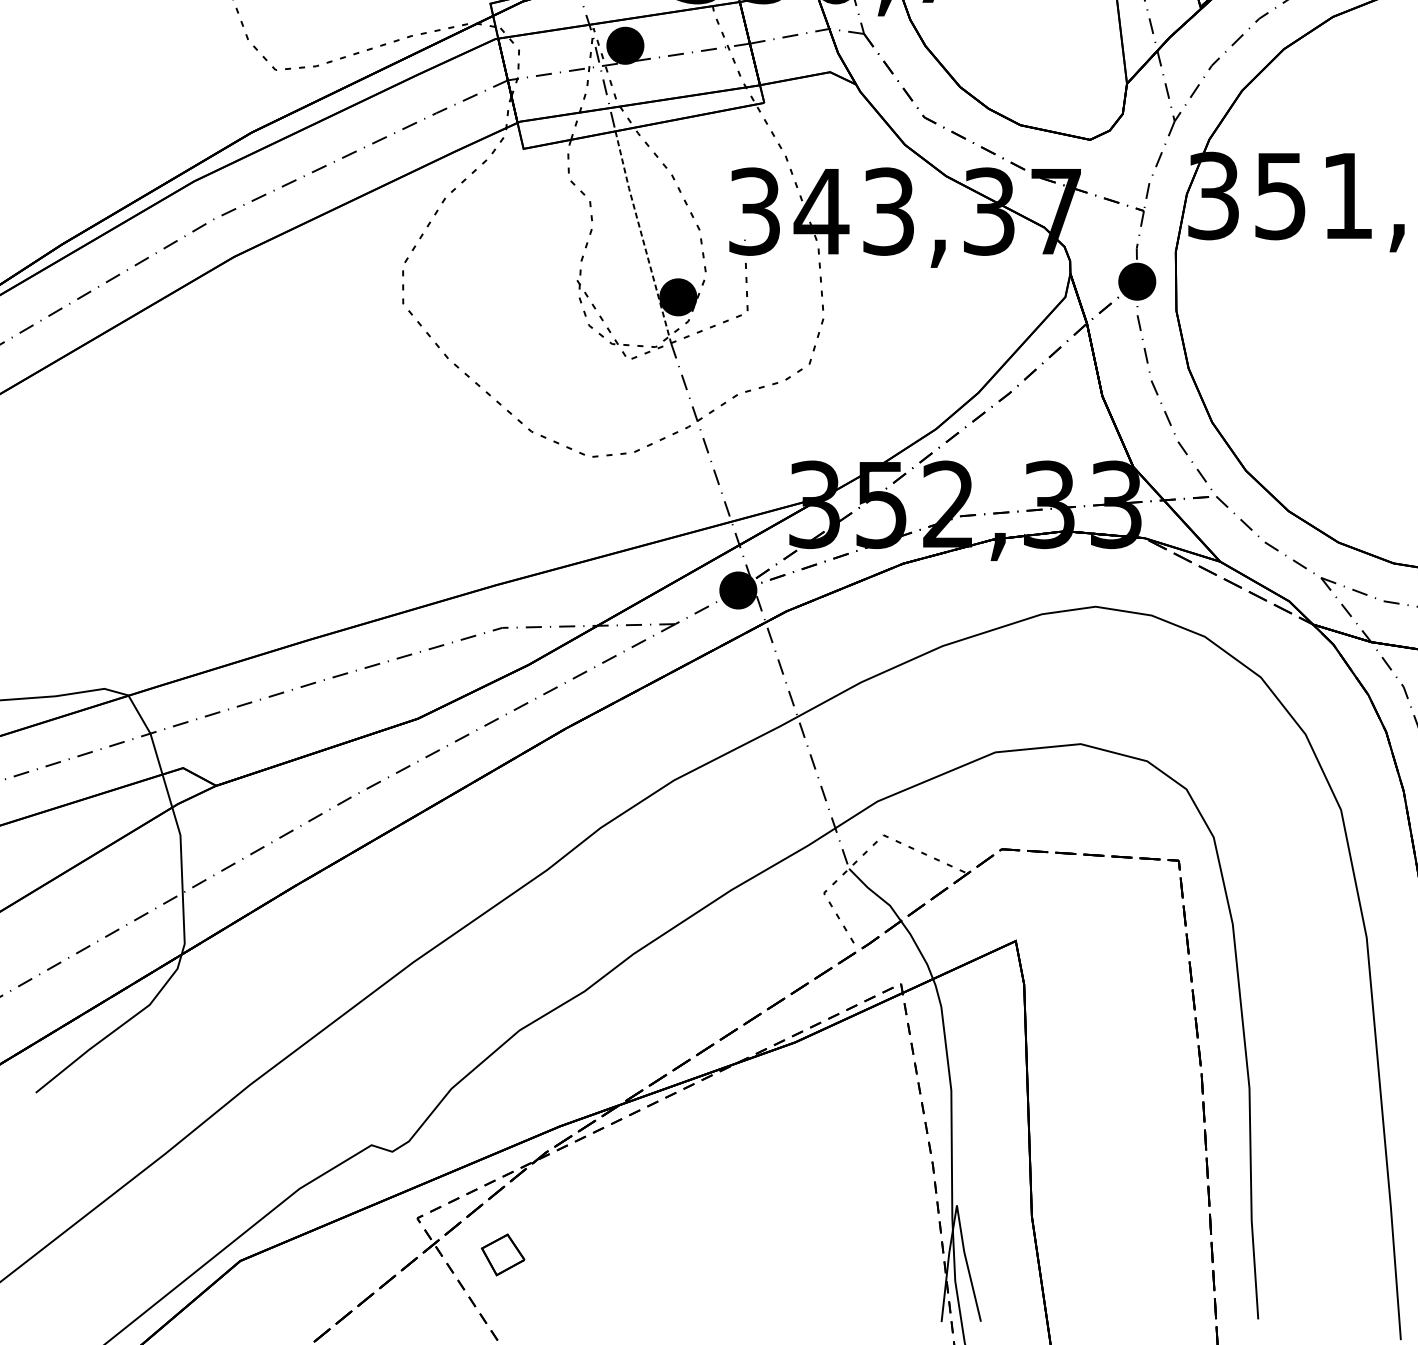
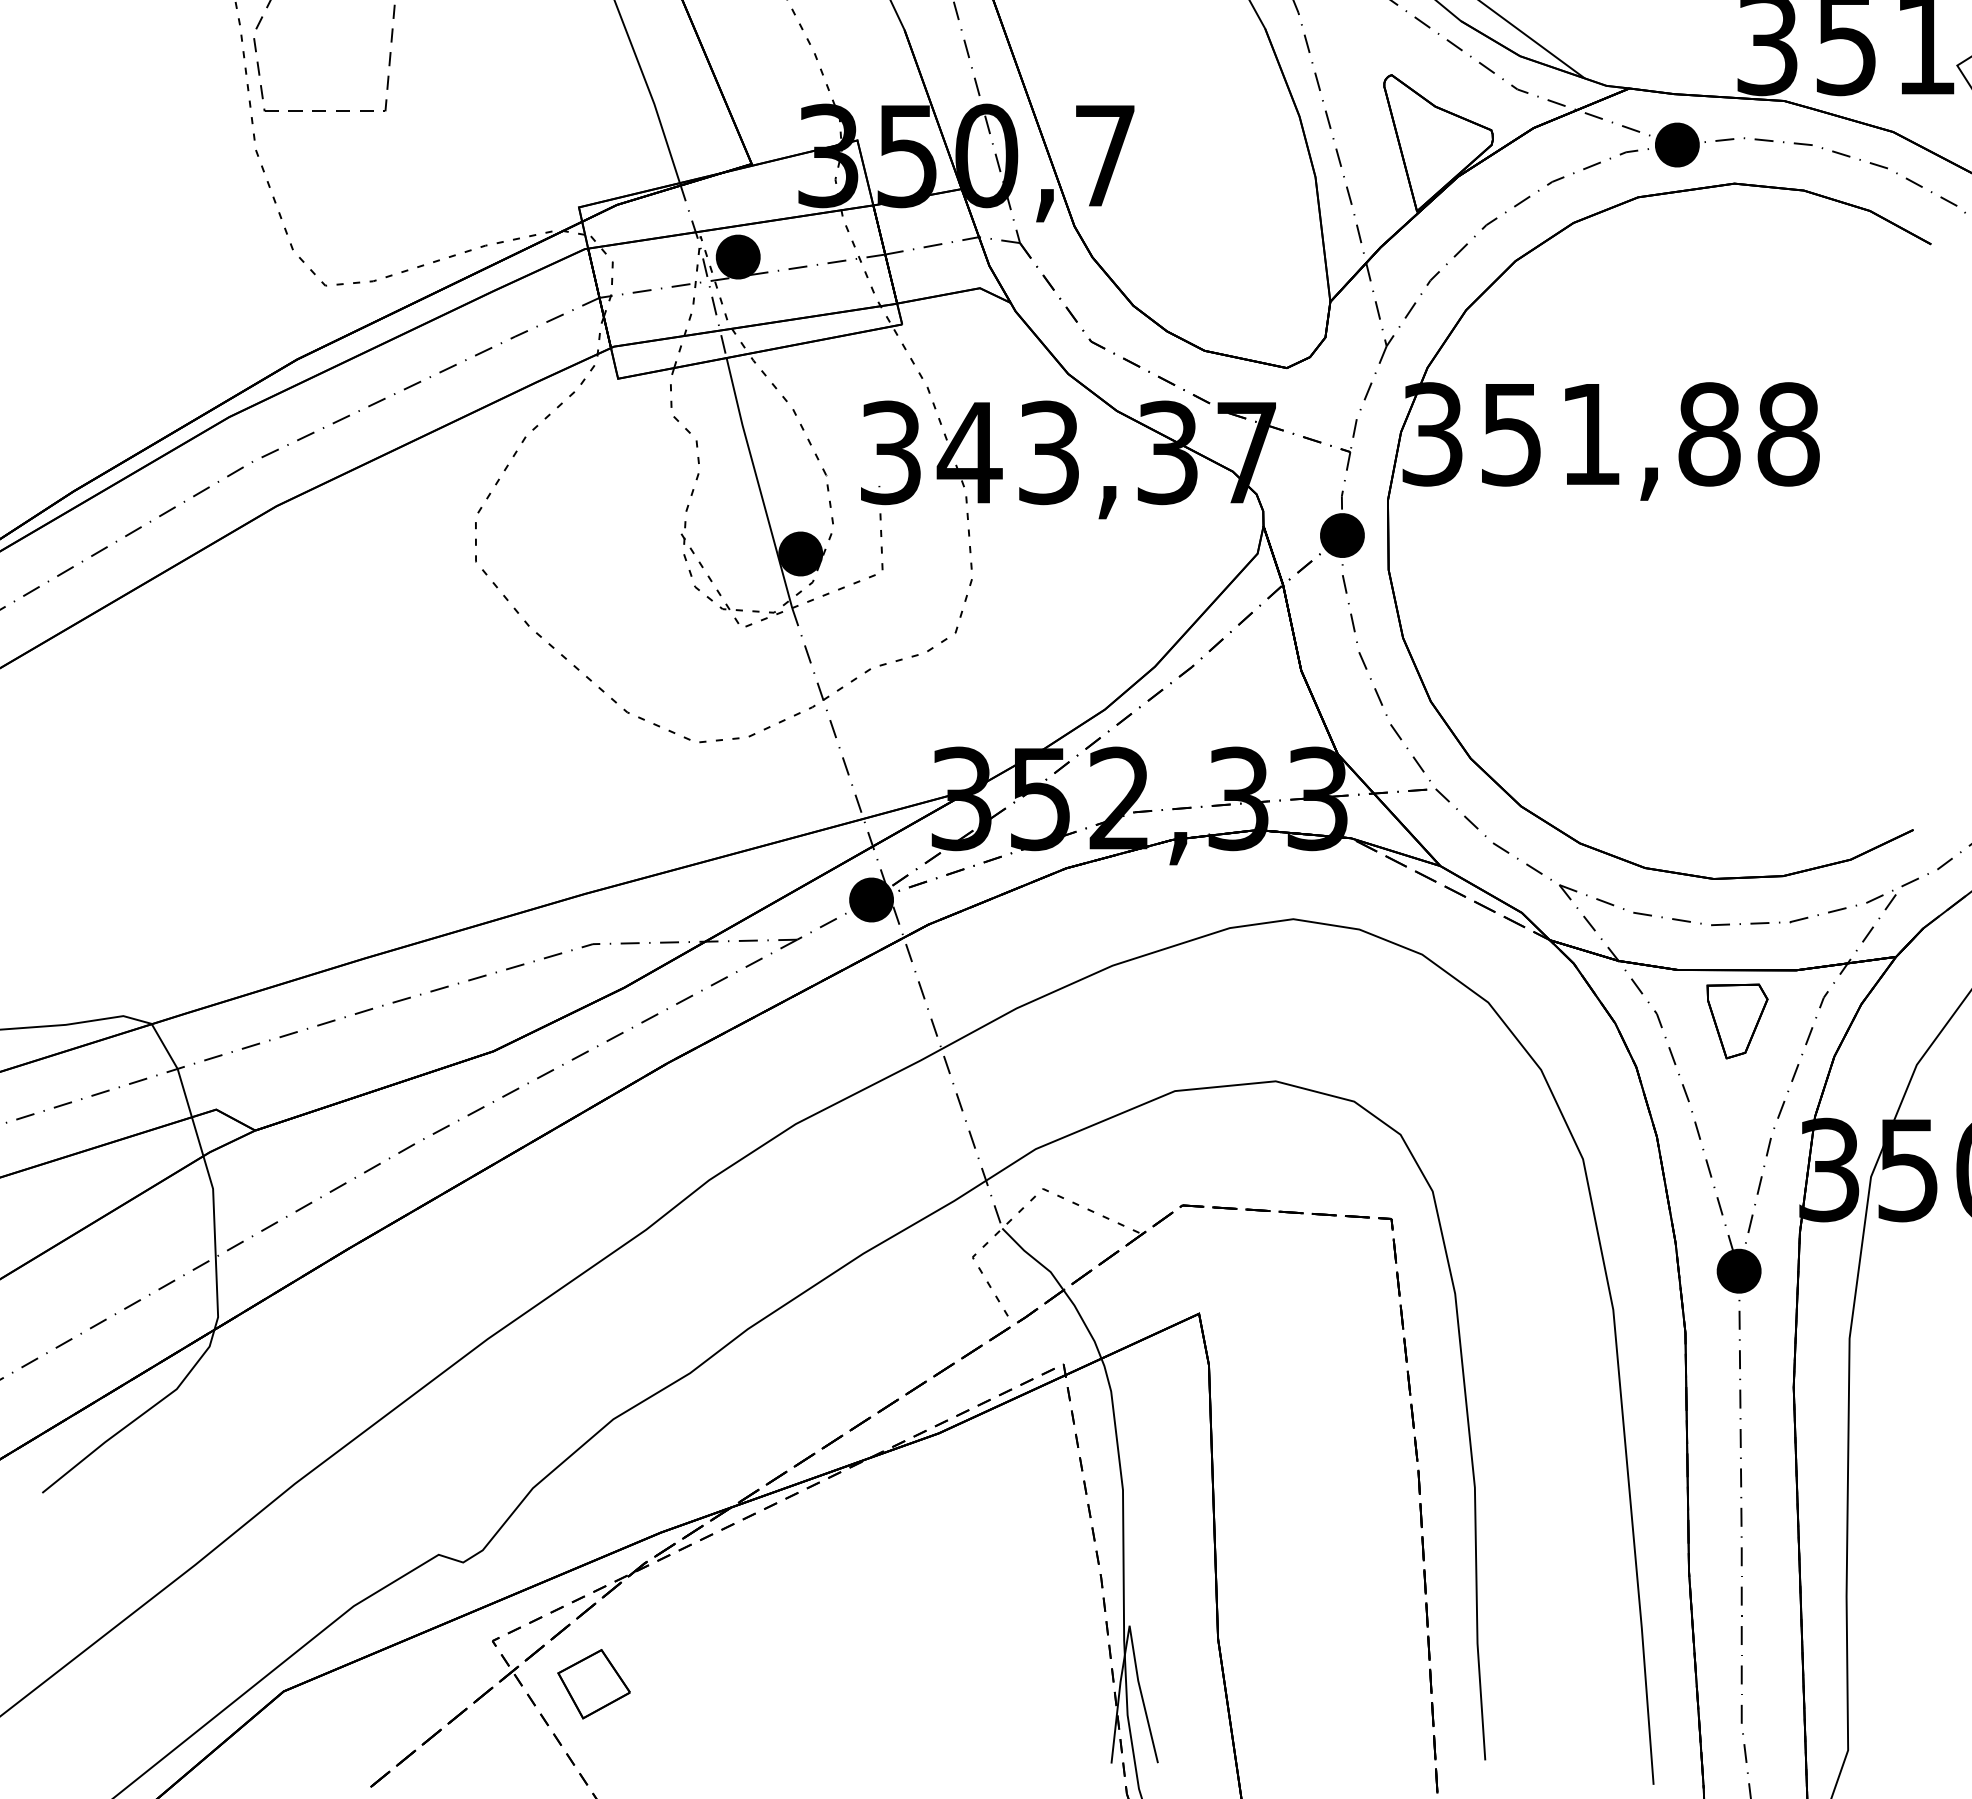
line: (642, 236) -> (758, 482), dashed -> solid
part: (502, 1255) -> (593, 1684), size x1.43

